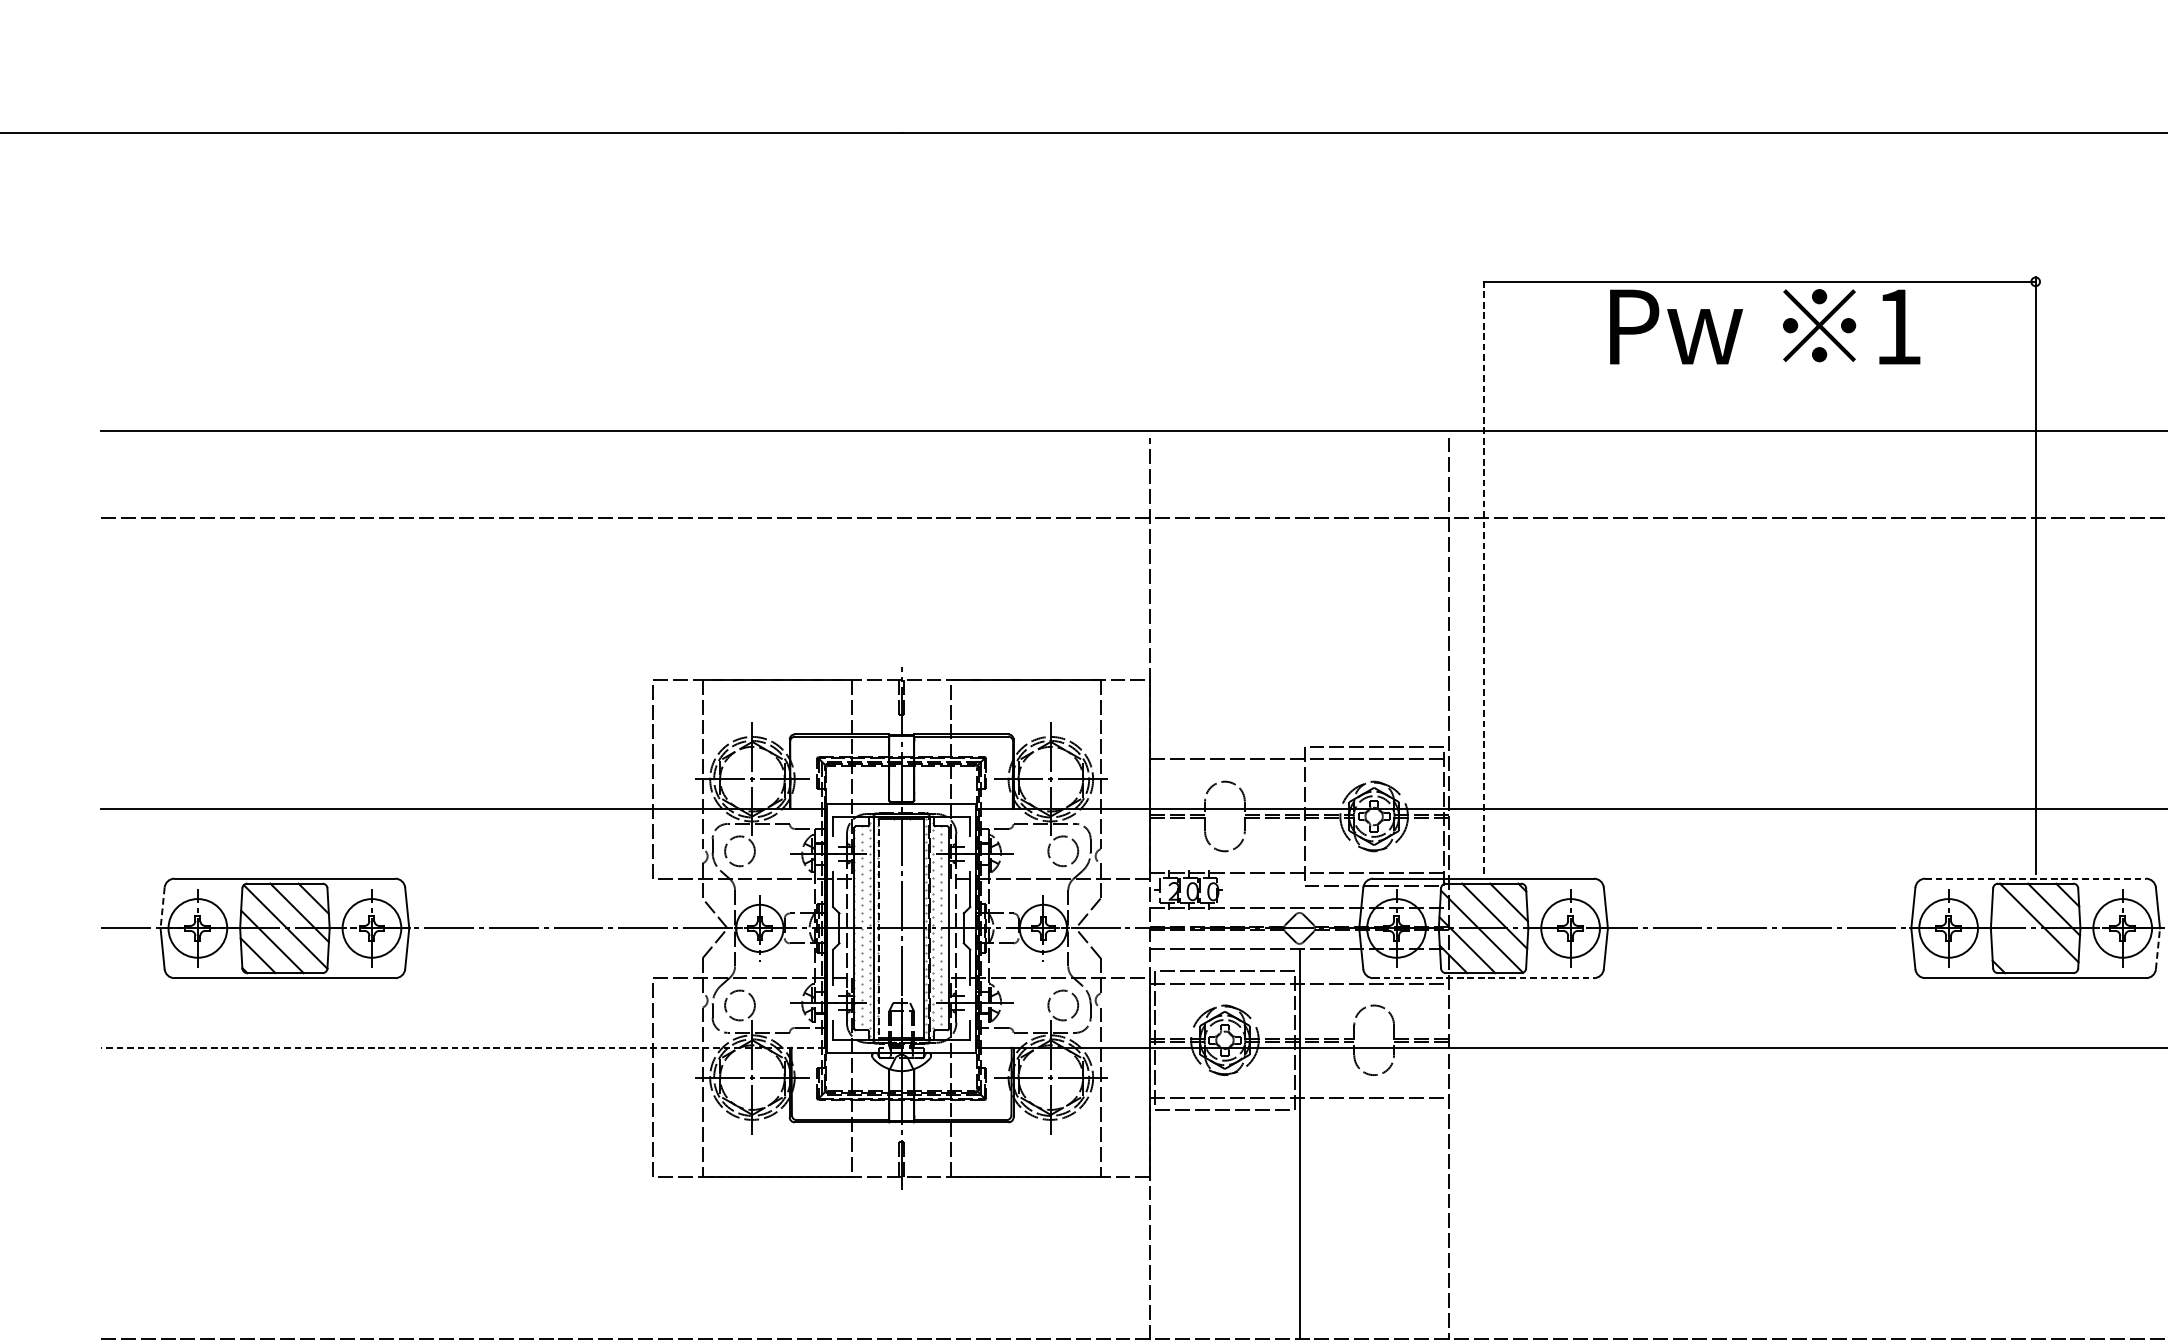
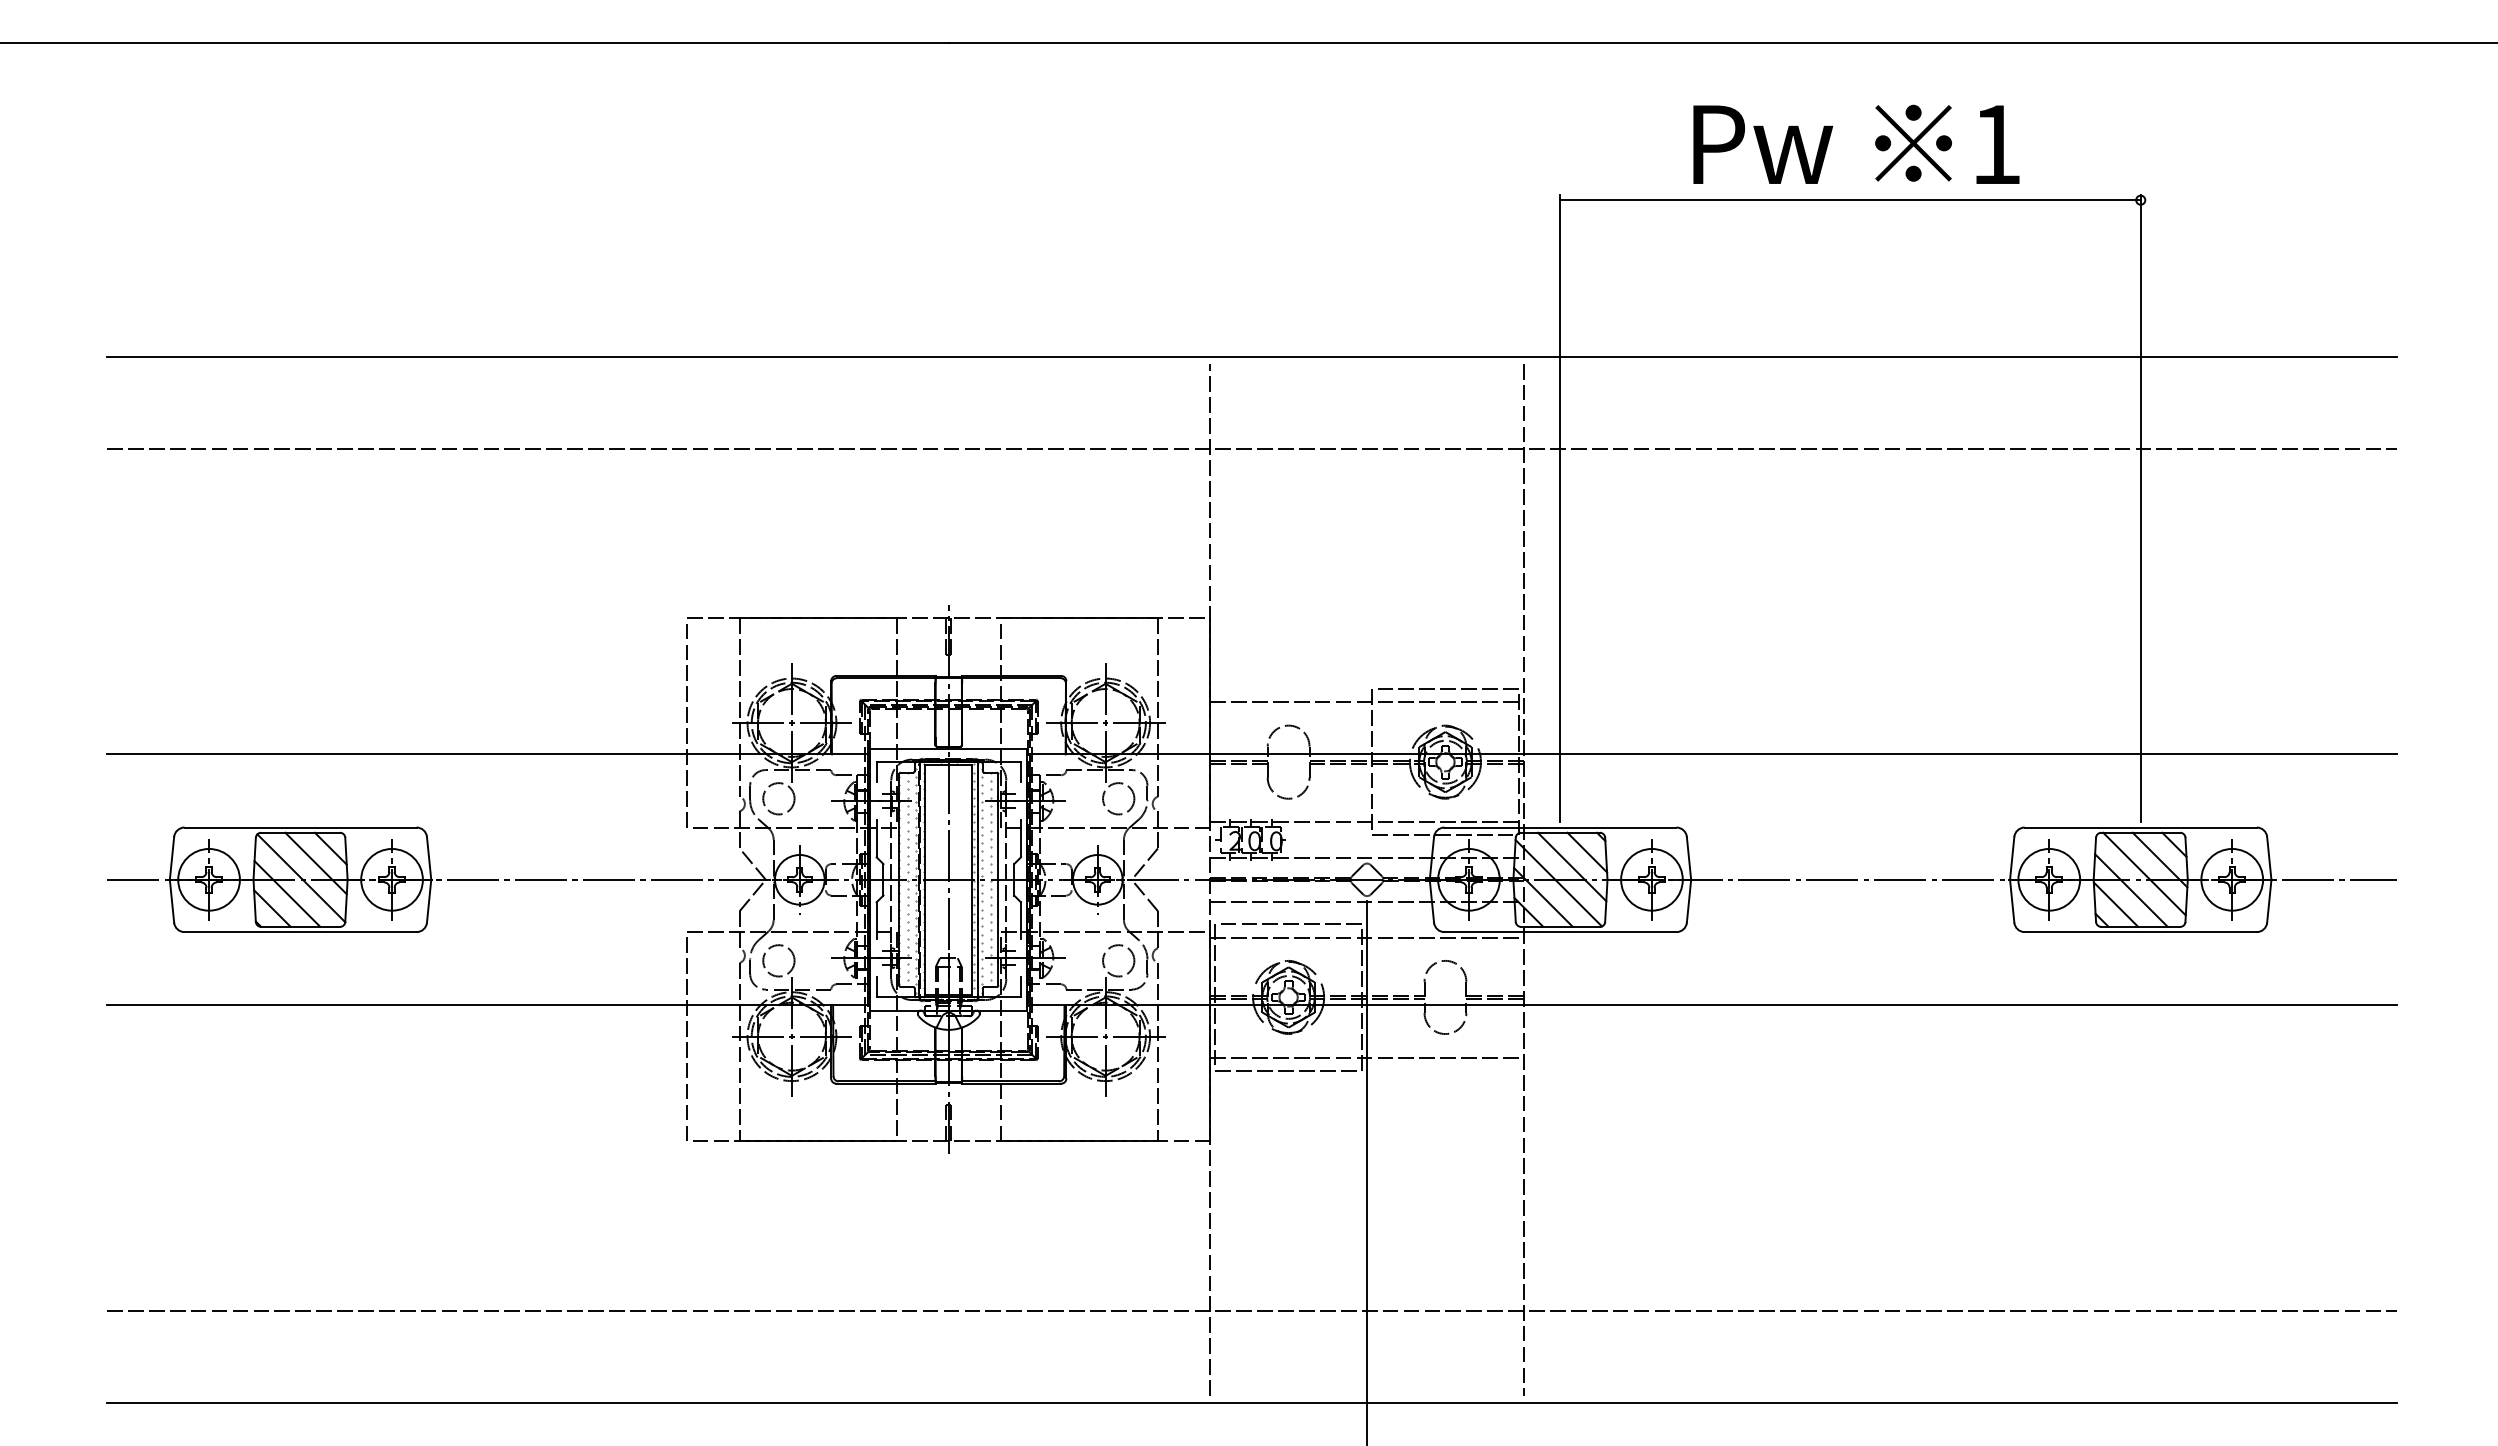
text: (1765, 325) -> (1856, 143), moved
line: (1483, 575) -> (1560, 508), dashed -> solid
line: (2036, 878) -> (2141, 827), dashed -> solid
line: (163, 908) -> (172, 858), dashed -> solid
line: (879, 929) -> (925, 880), dashed -> solid
line: (2026, 938) -> (2131, 890), added
line: (2158, 949) -> (2269, 901), dashed -> solid
line: (2011, 951) -> (2115, 904), added
line: (1483, 978) -> (1560, 932), dashed -> solid
line: (461, 1047) -> (486, 1005), dashed -> solid

